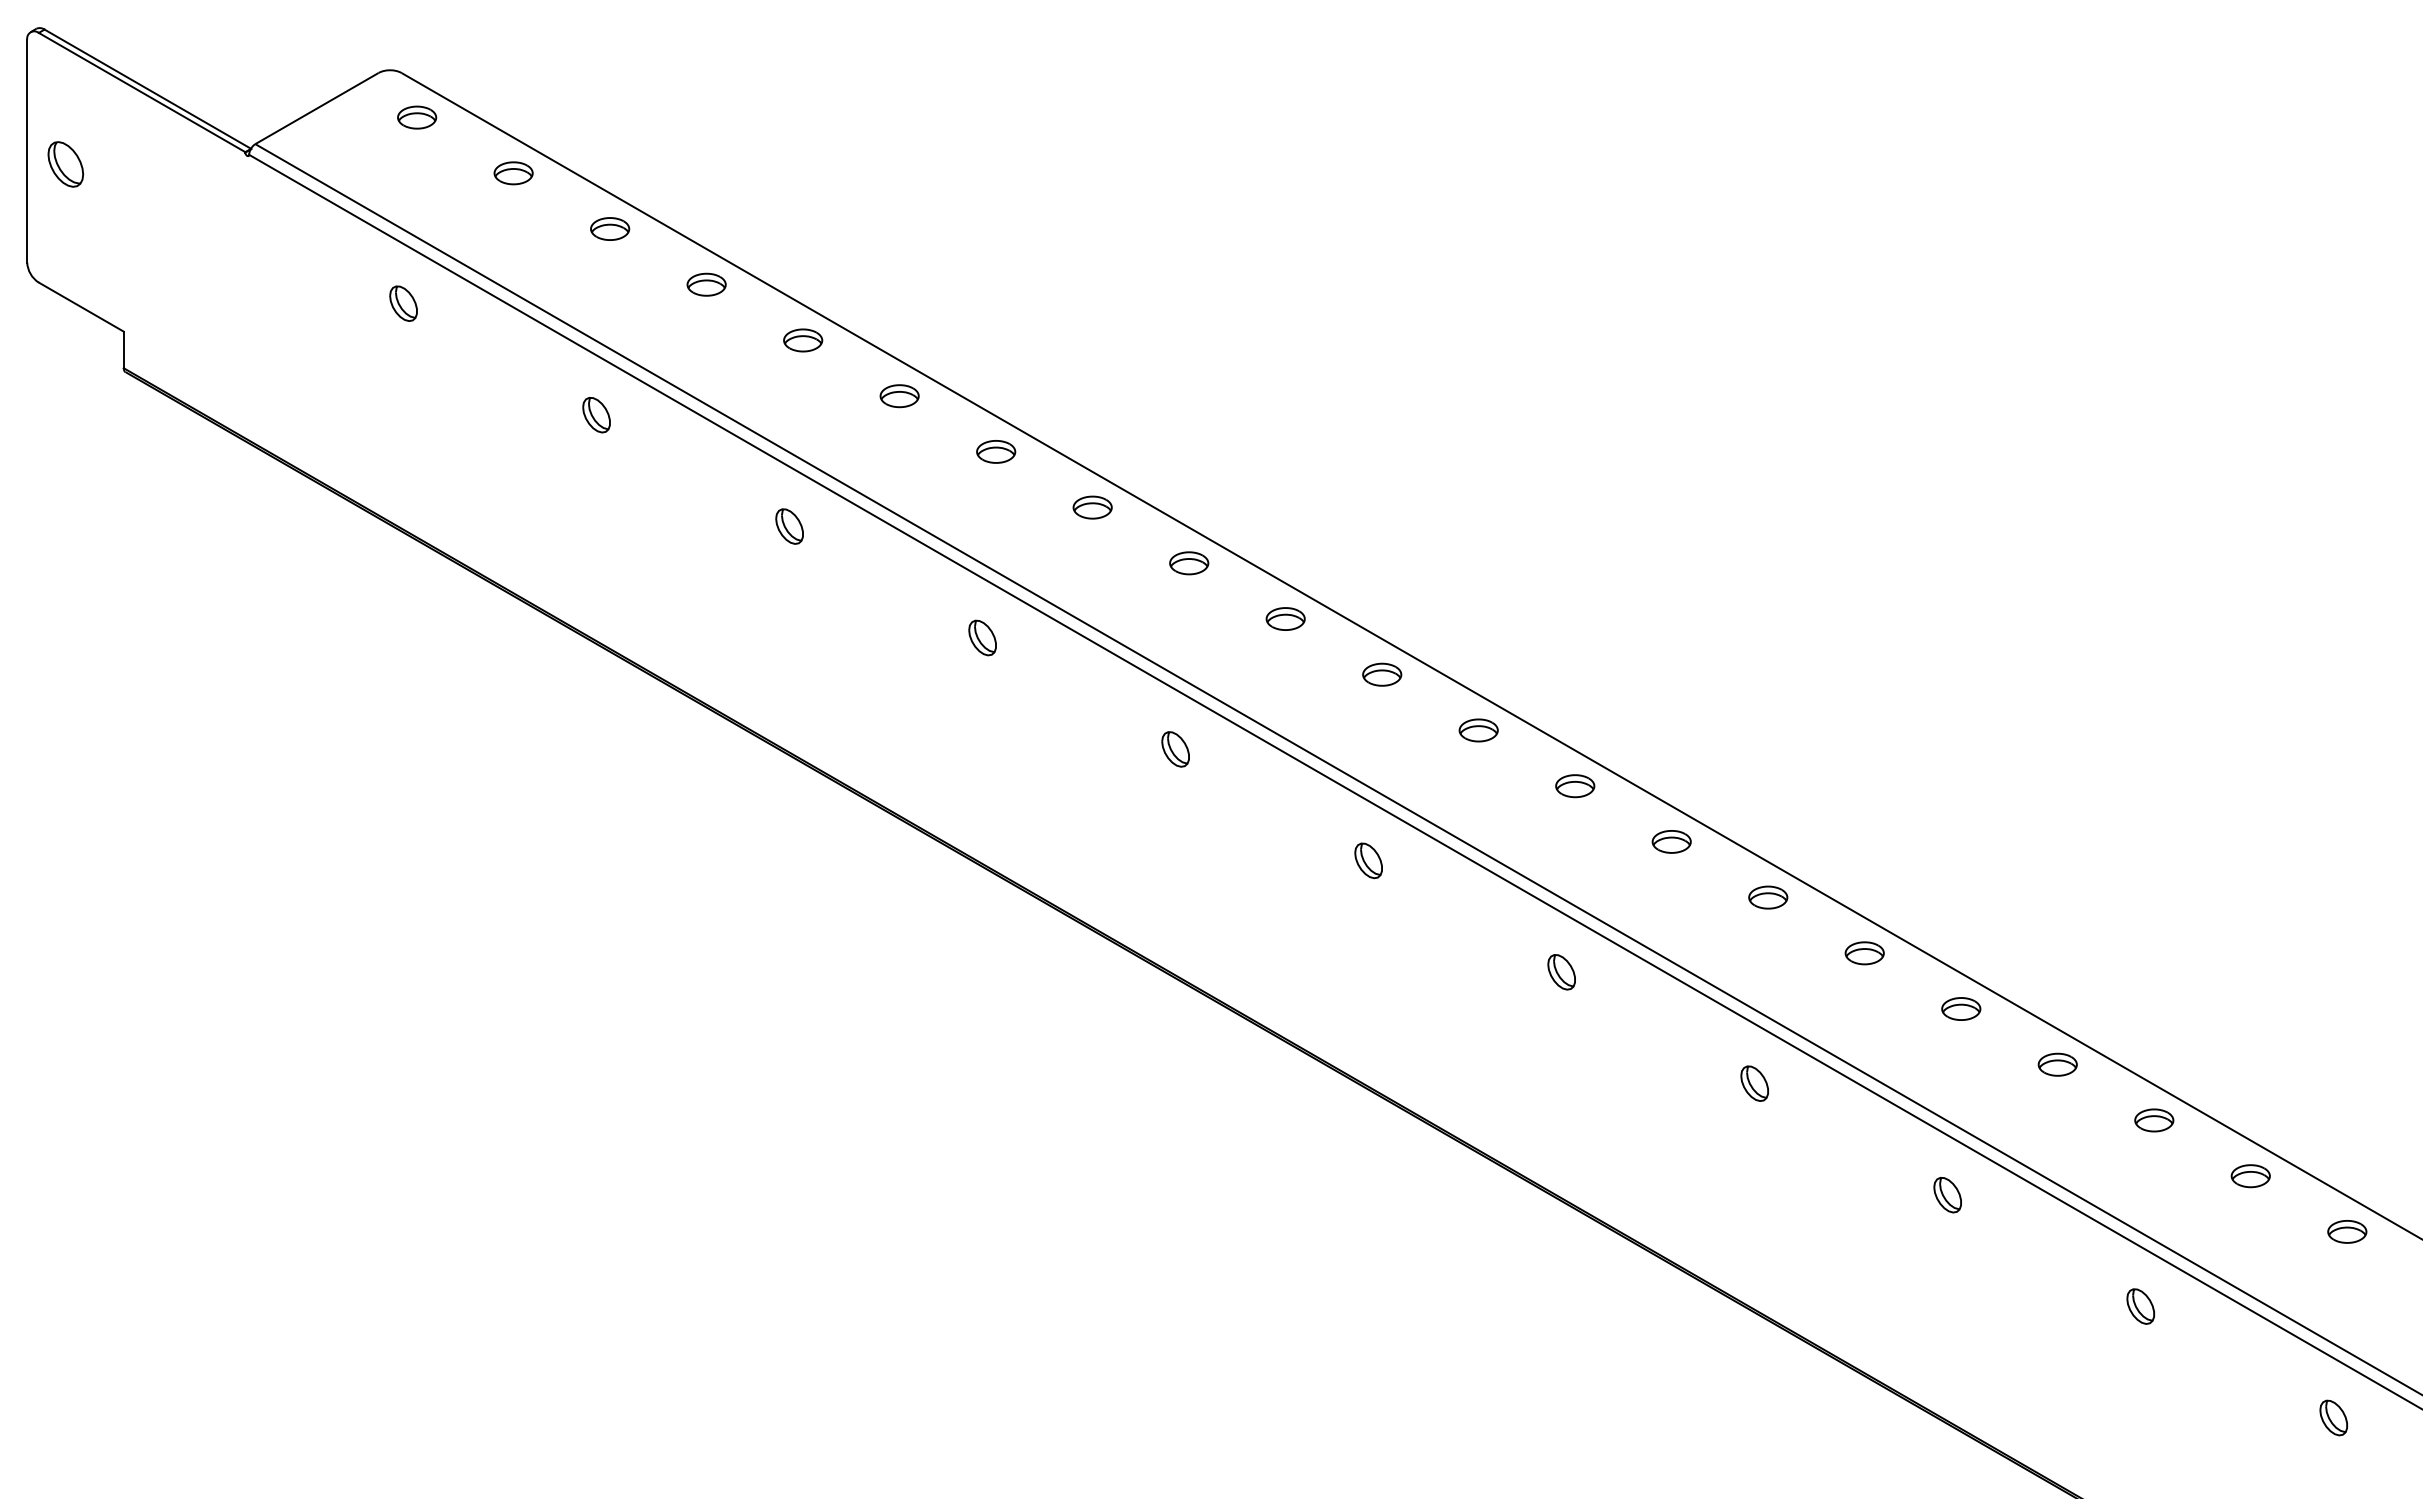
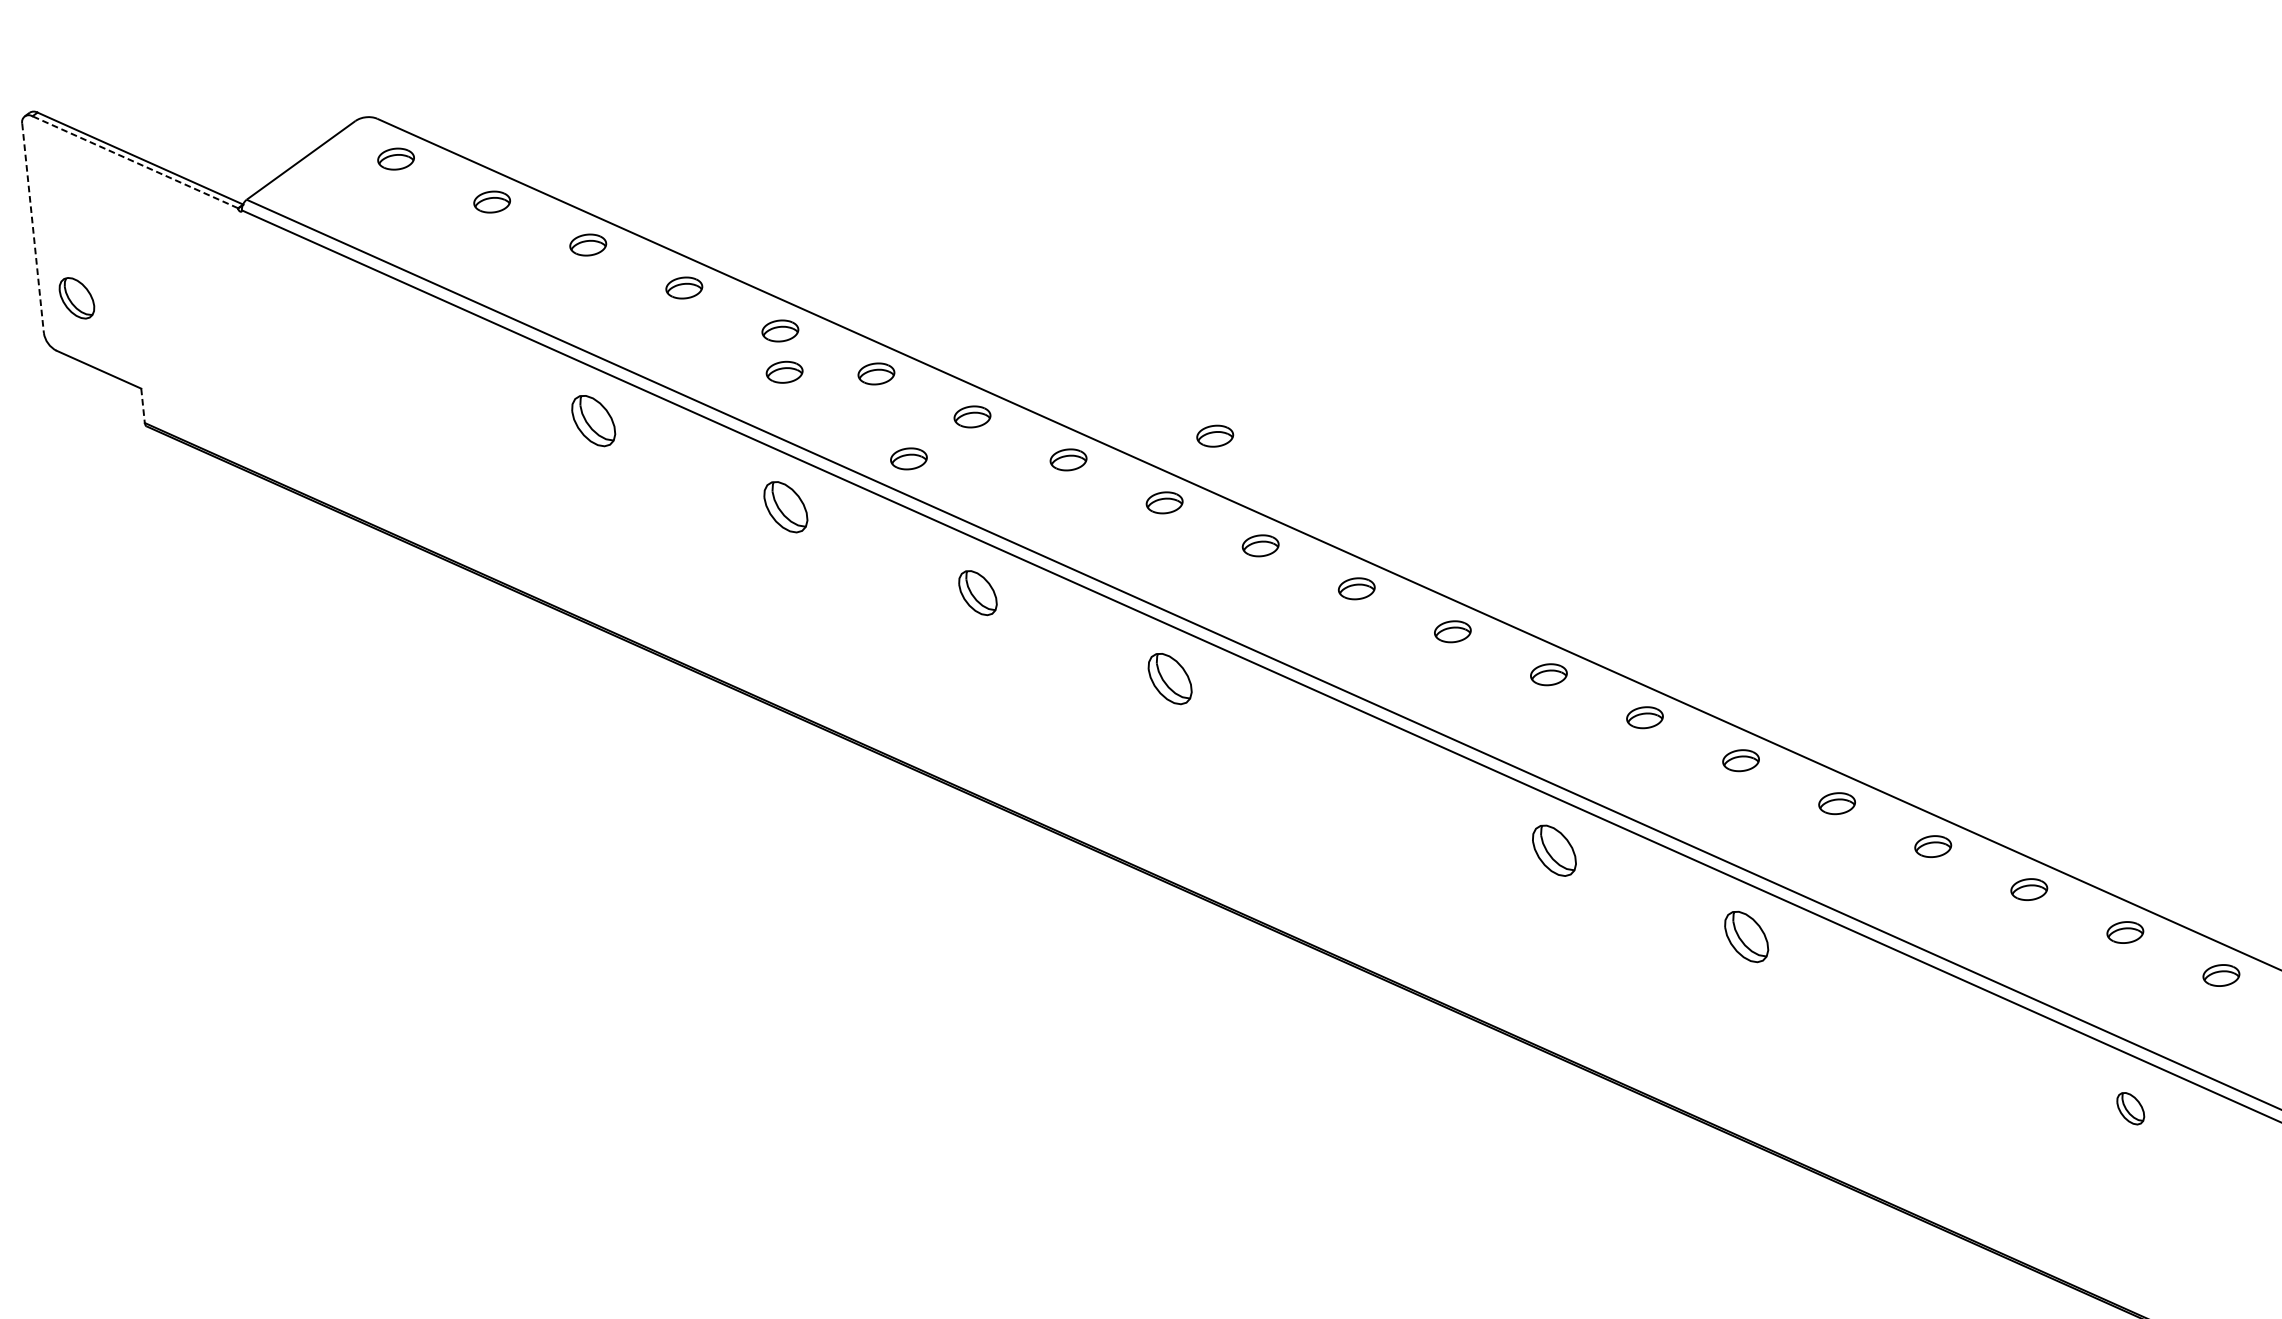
line: (141, 92) -> (134, 162), solid -> dashed
line: (27, 151) -> (33, 228), solid -> dashed
part: (65, 164) -> (76, 298), moved
part: (403, 303) -> (401, 335), removed
line: (123, 350) -> (142, 406), solid -> dashed
part: (803, 384) -> (784, 372), added
part: (596, 415) -> (593, 421), size x1.6
part: (924, 489) -> (908, 459), added
part: (1249, 498) -> (1215, 436), added
part: (789, 526) -> (785, 507), size x1.6
part: (982, 637) -> (977, 592), size x1.4
part: (1175, 749) -> (1169, 679), size x1.6
part: (1368, 860) -> (1361, 764), removed
part: (1561, 972) -> (1554, 851), size x1.6
part: (1754, 1083) -> (1746, 936), size x1.6
part: (1947, 1195) -> (1938, 1023), removed

